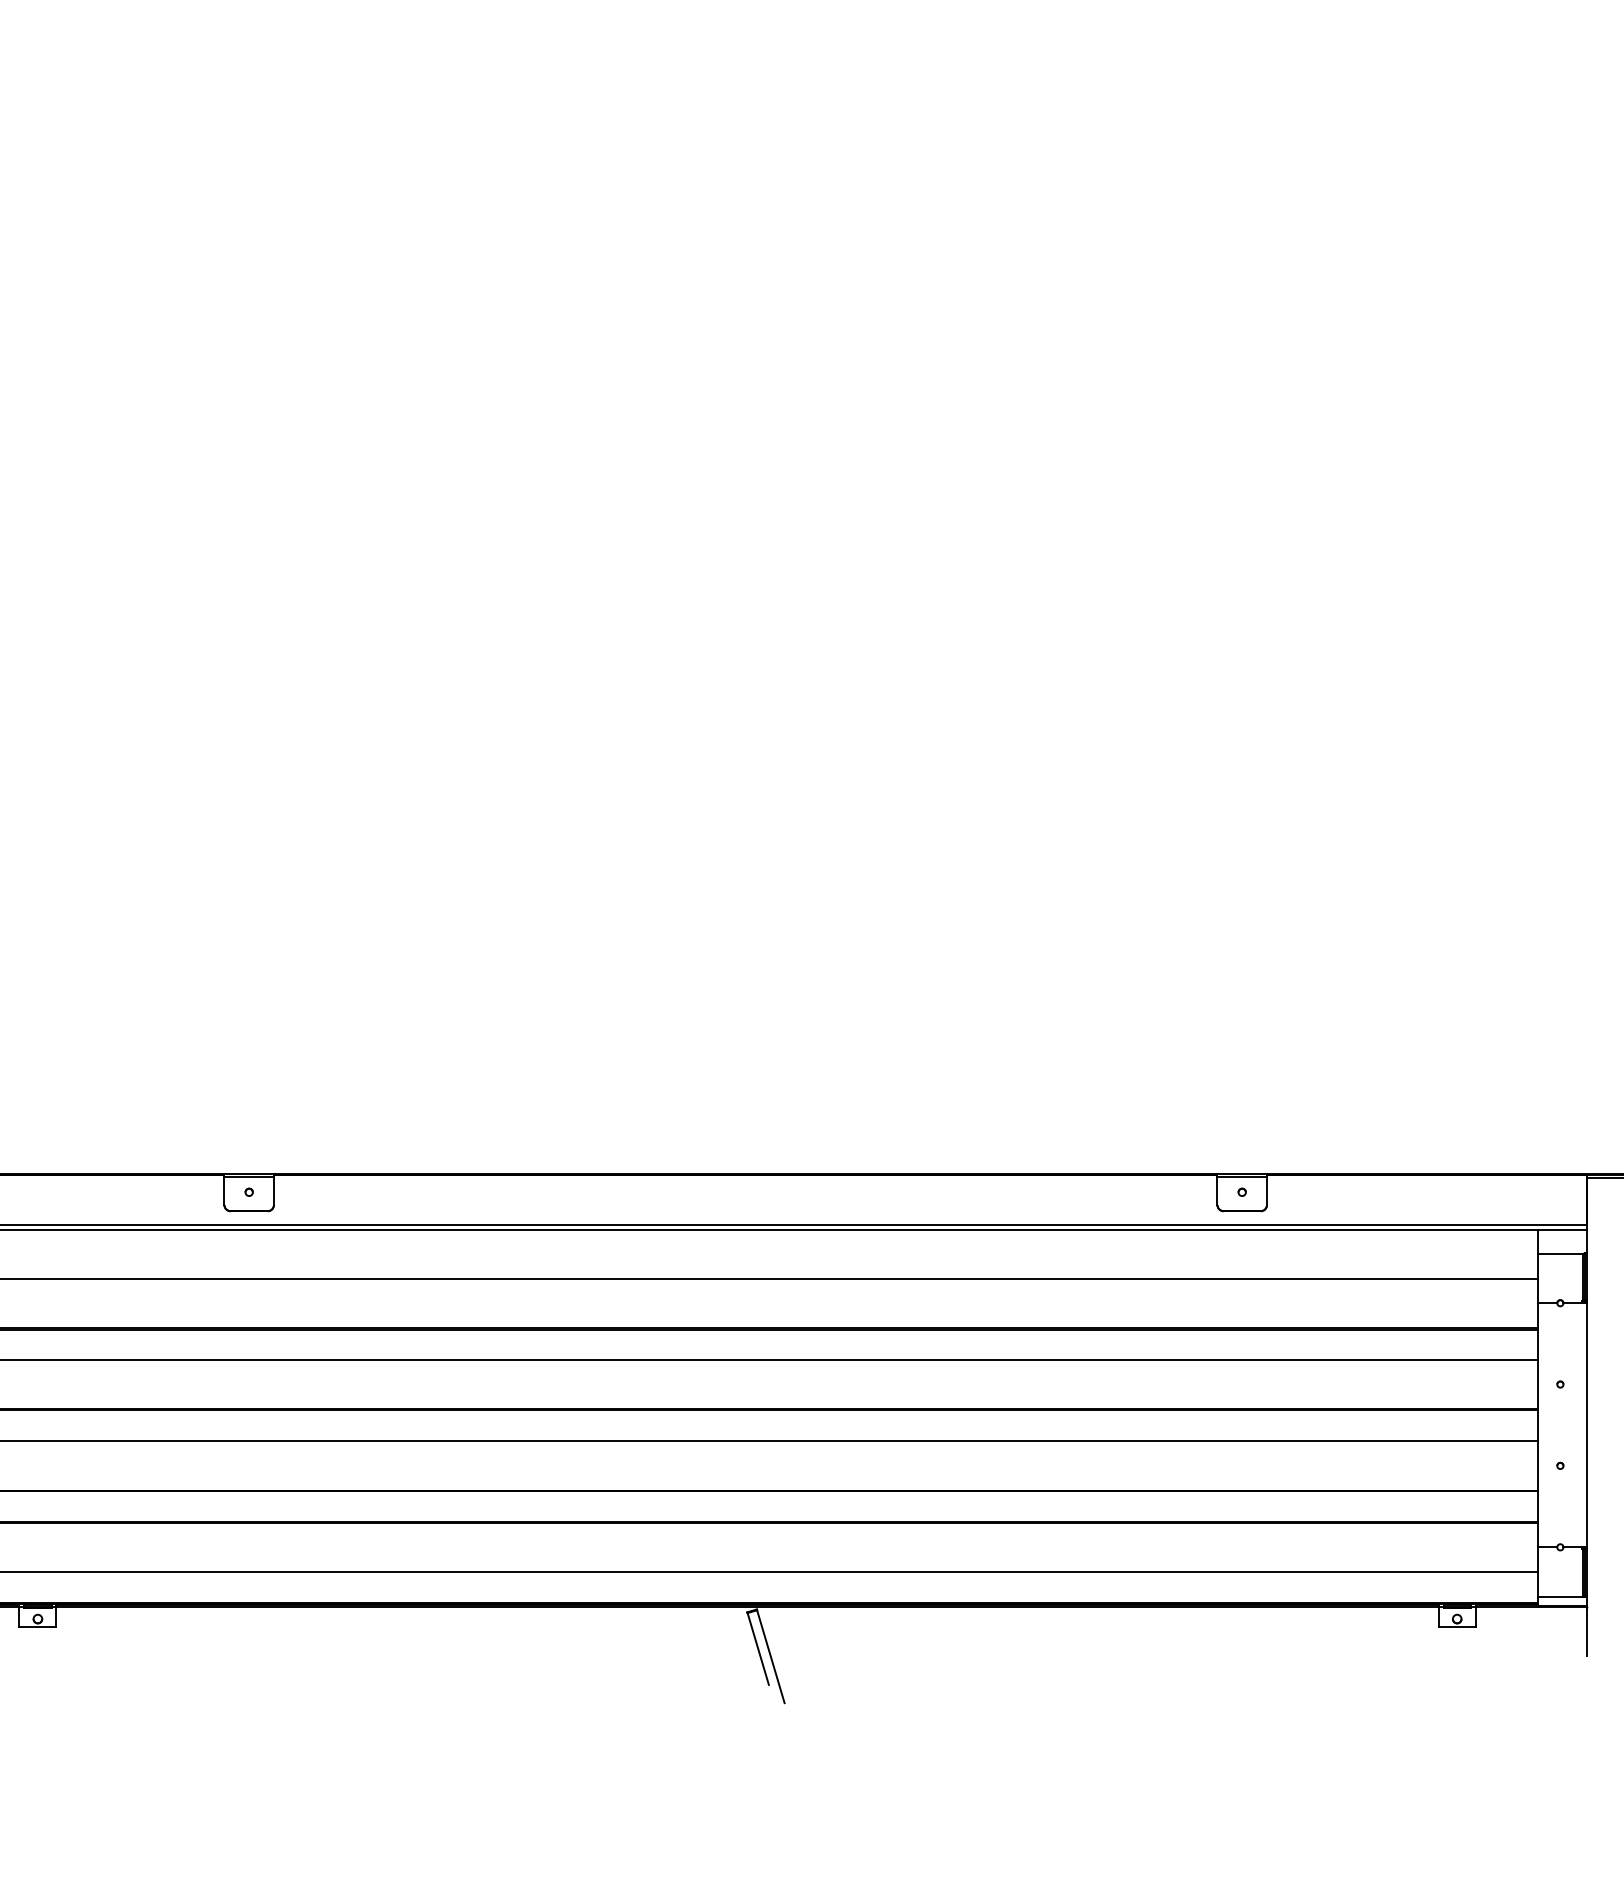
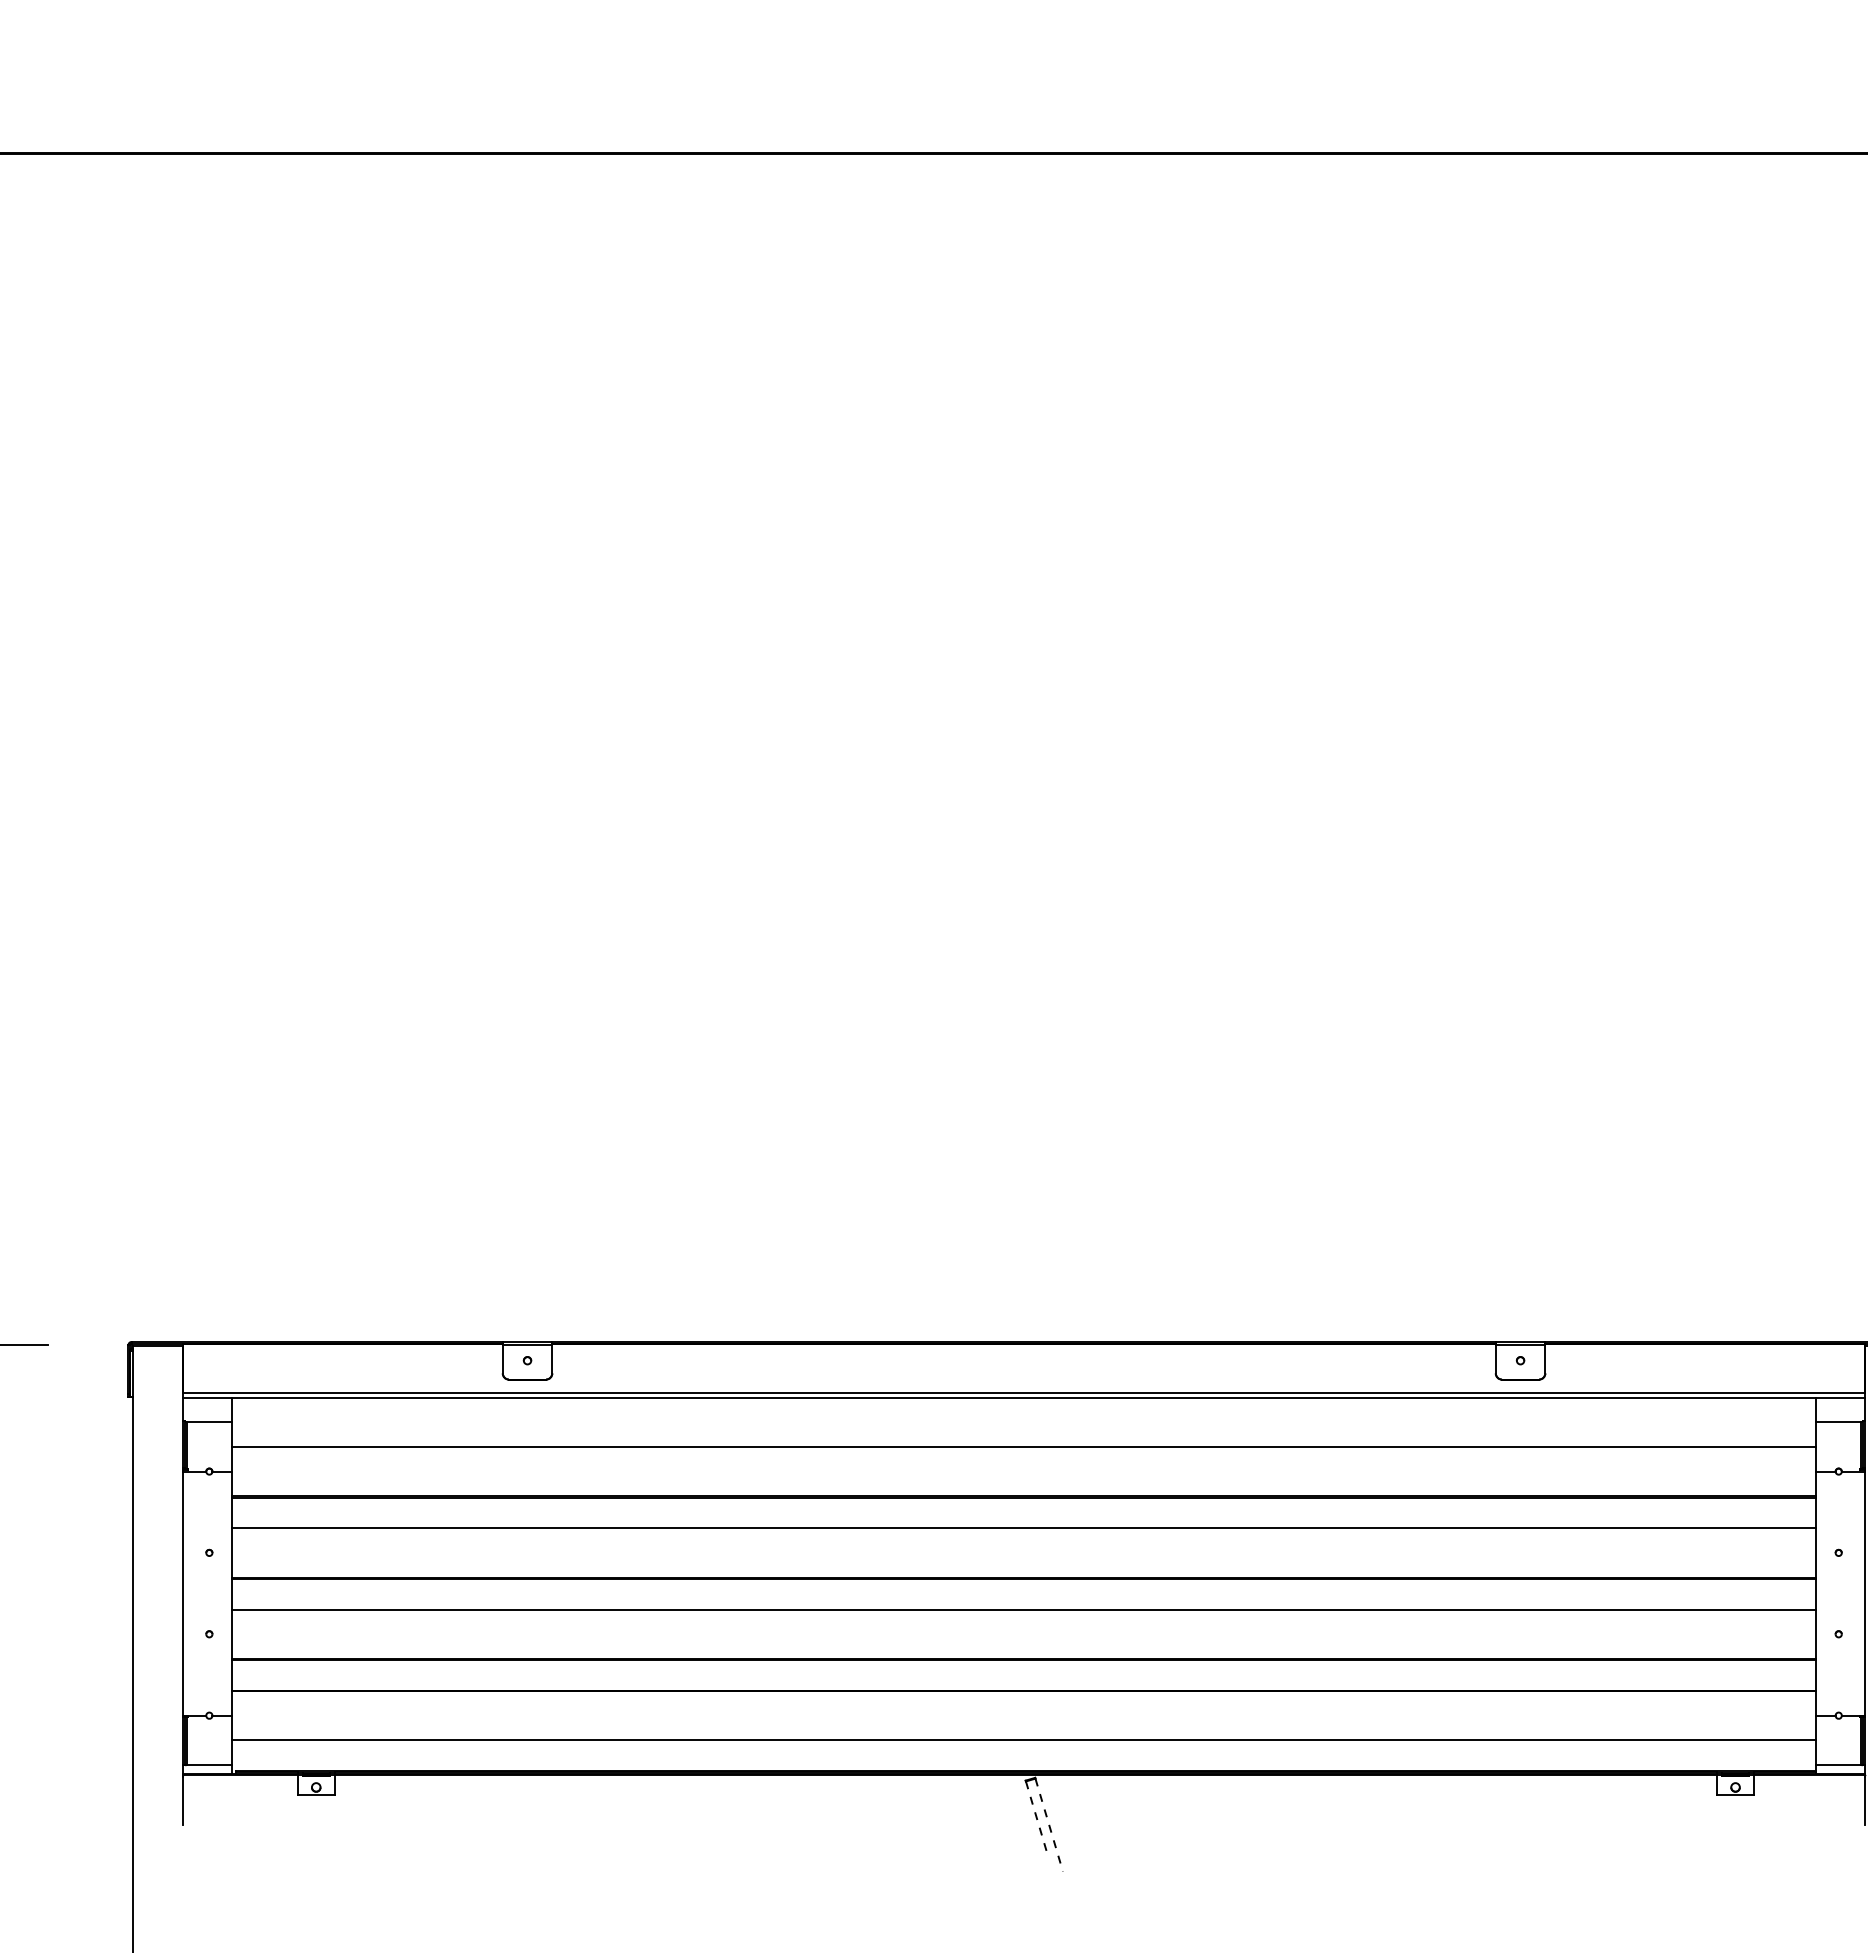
line: (758, 1649) -> (1036, 1817), solid -> dashed
line: (771, 1657) -> (1049, 1825), solid -> dashed

